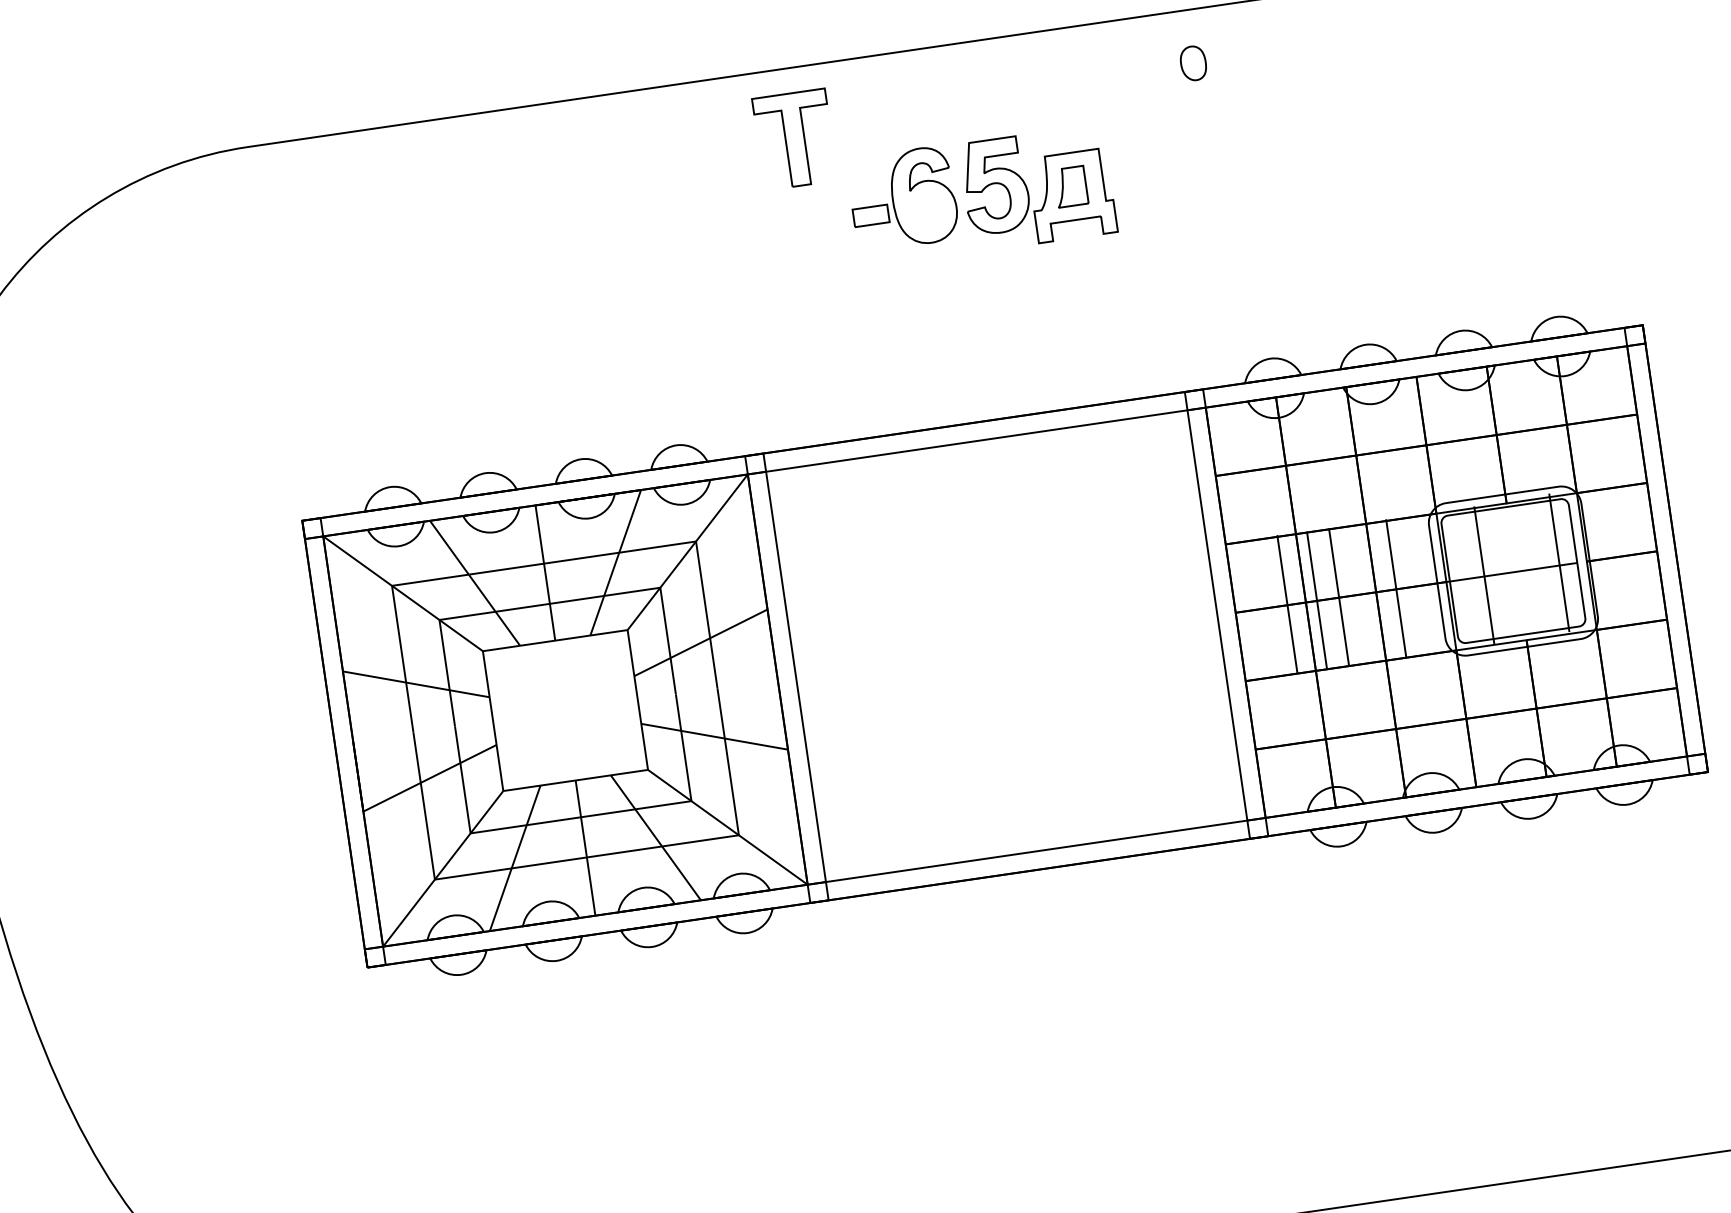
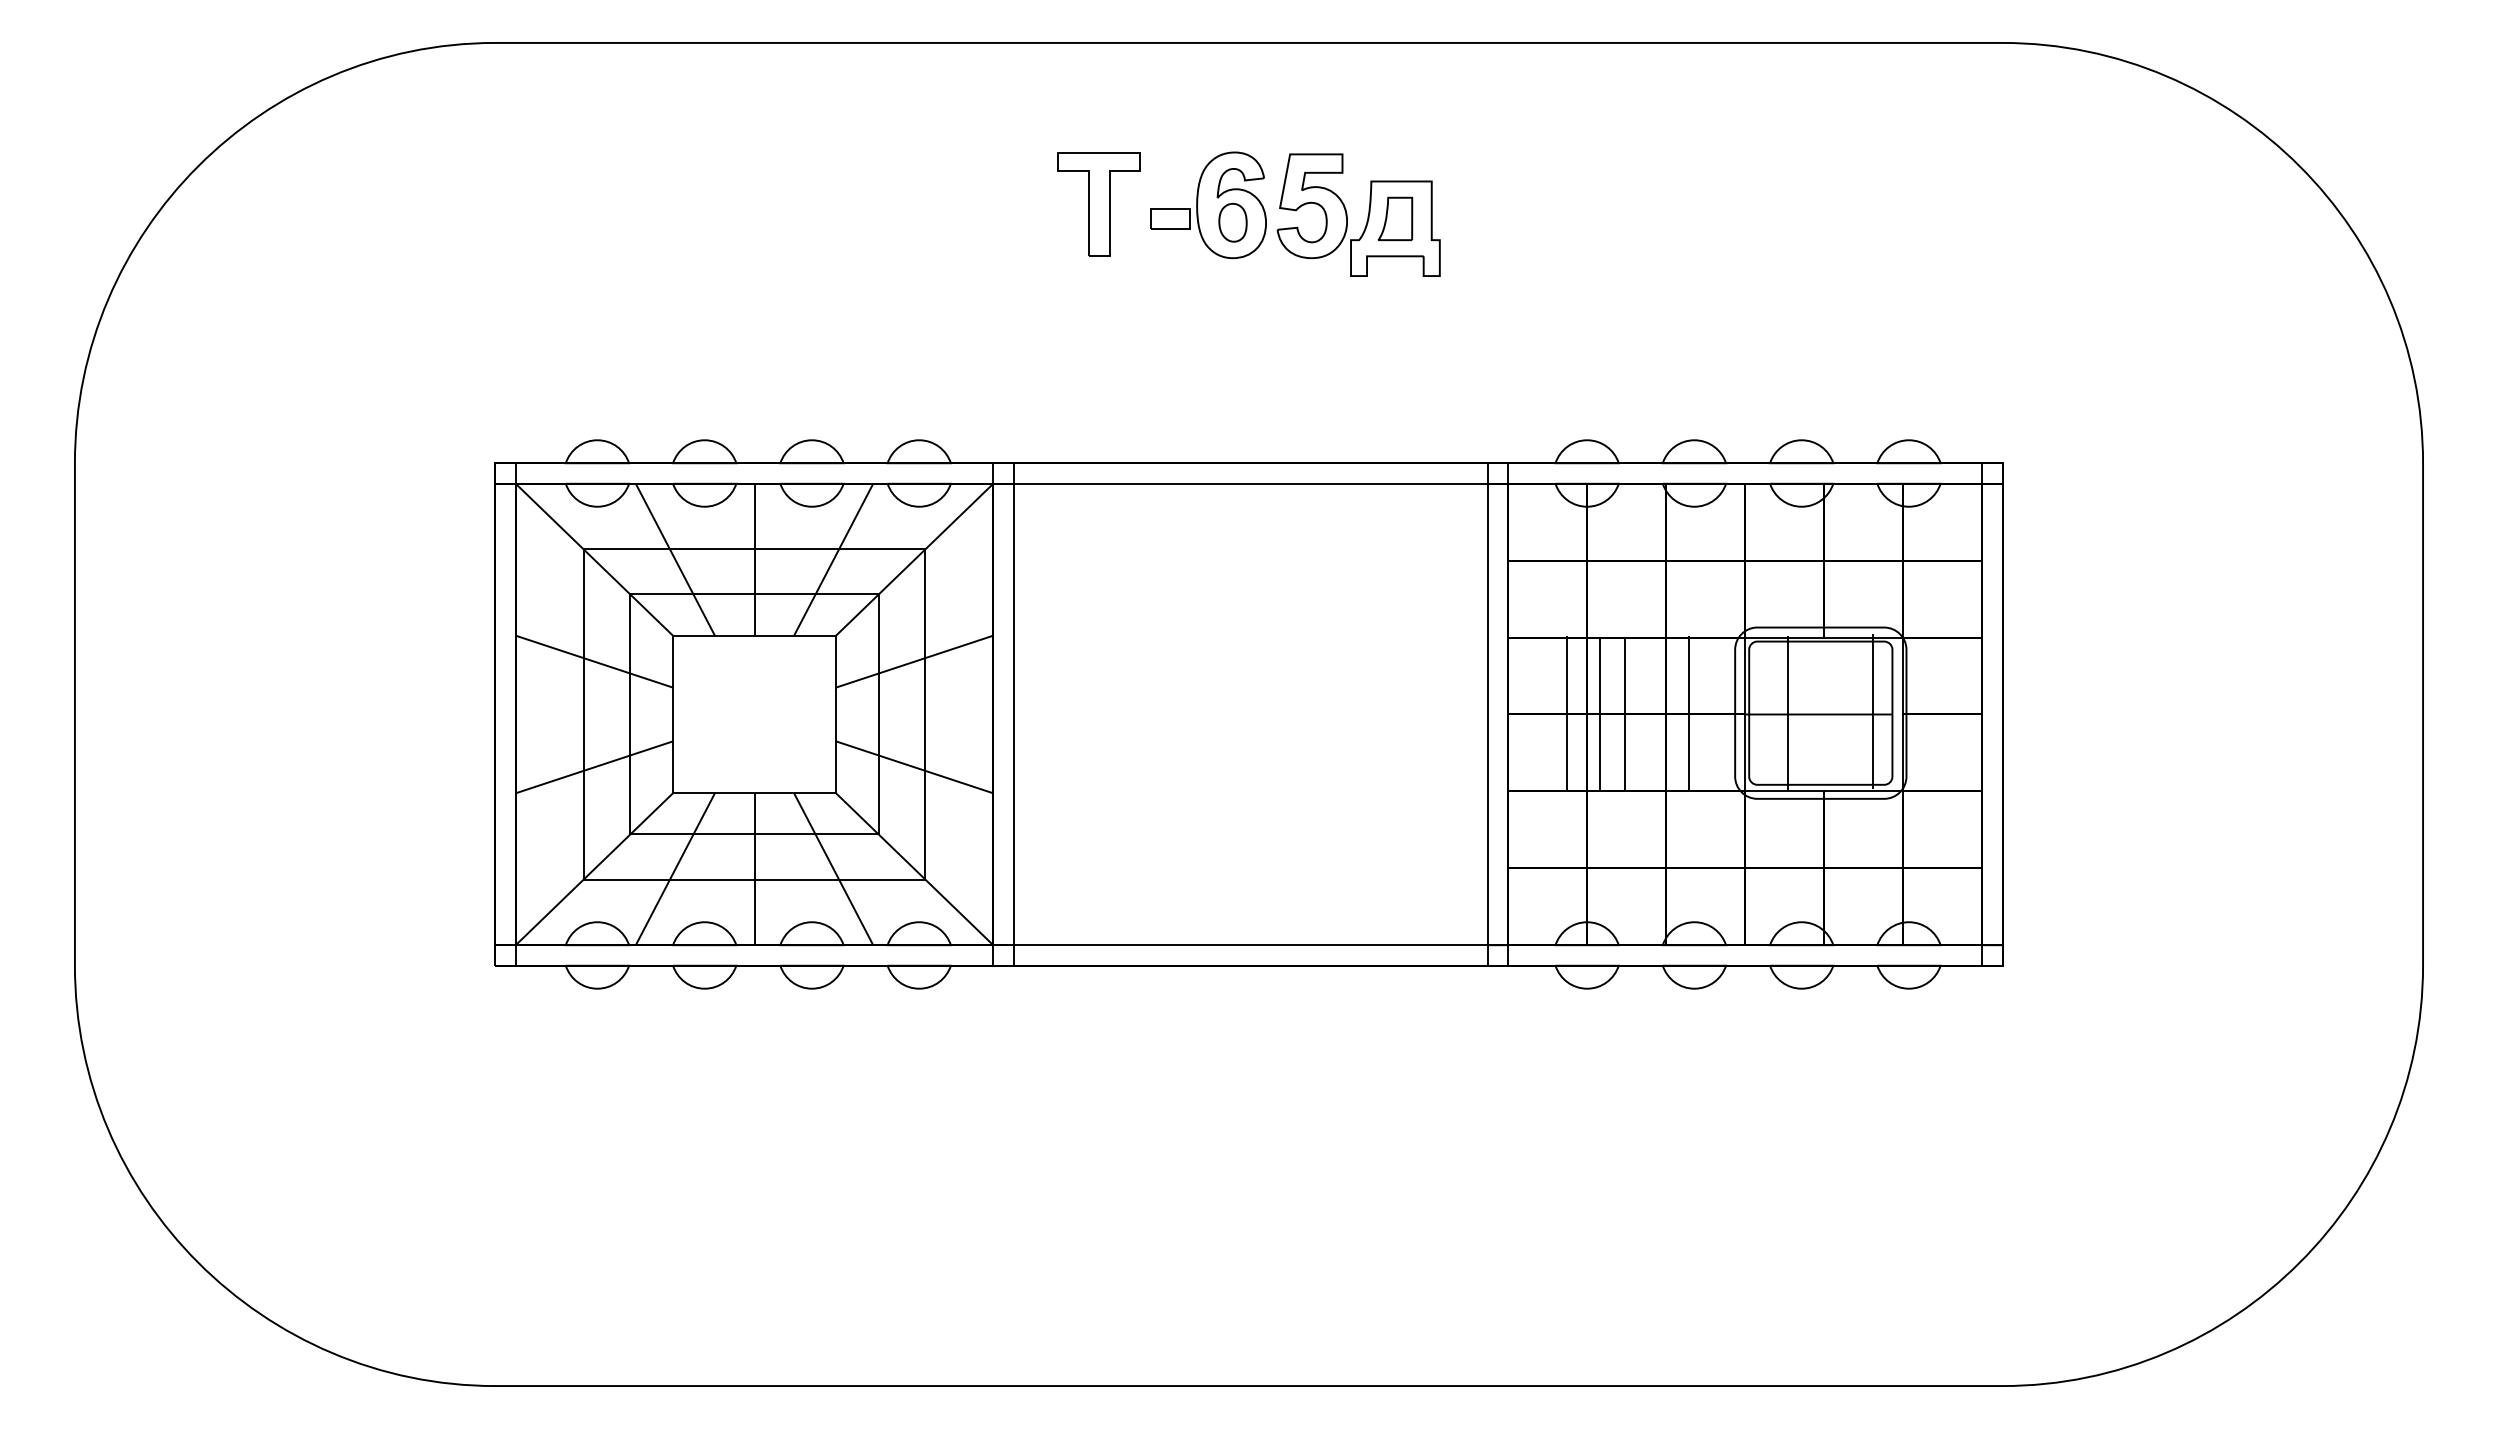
part: (1192, 63) -> (1232, 222), moved
part: (794, 139) -> (1098, 204), moved

